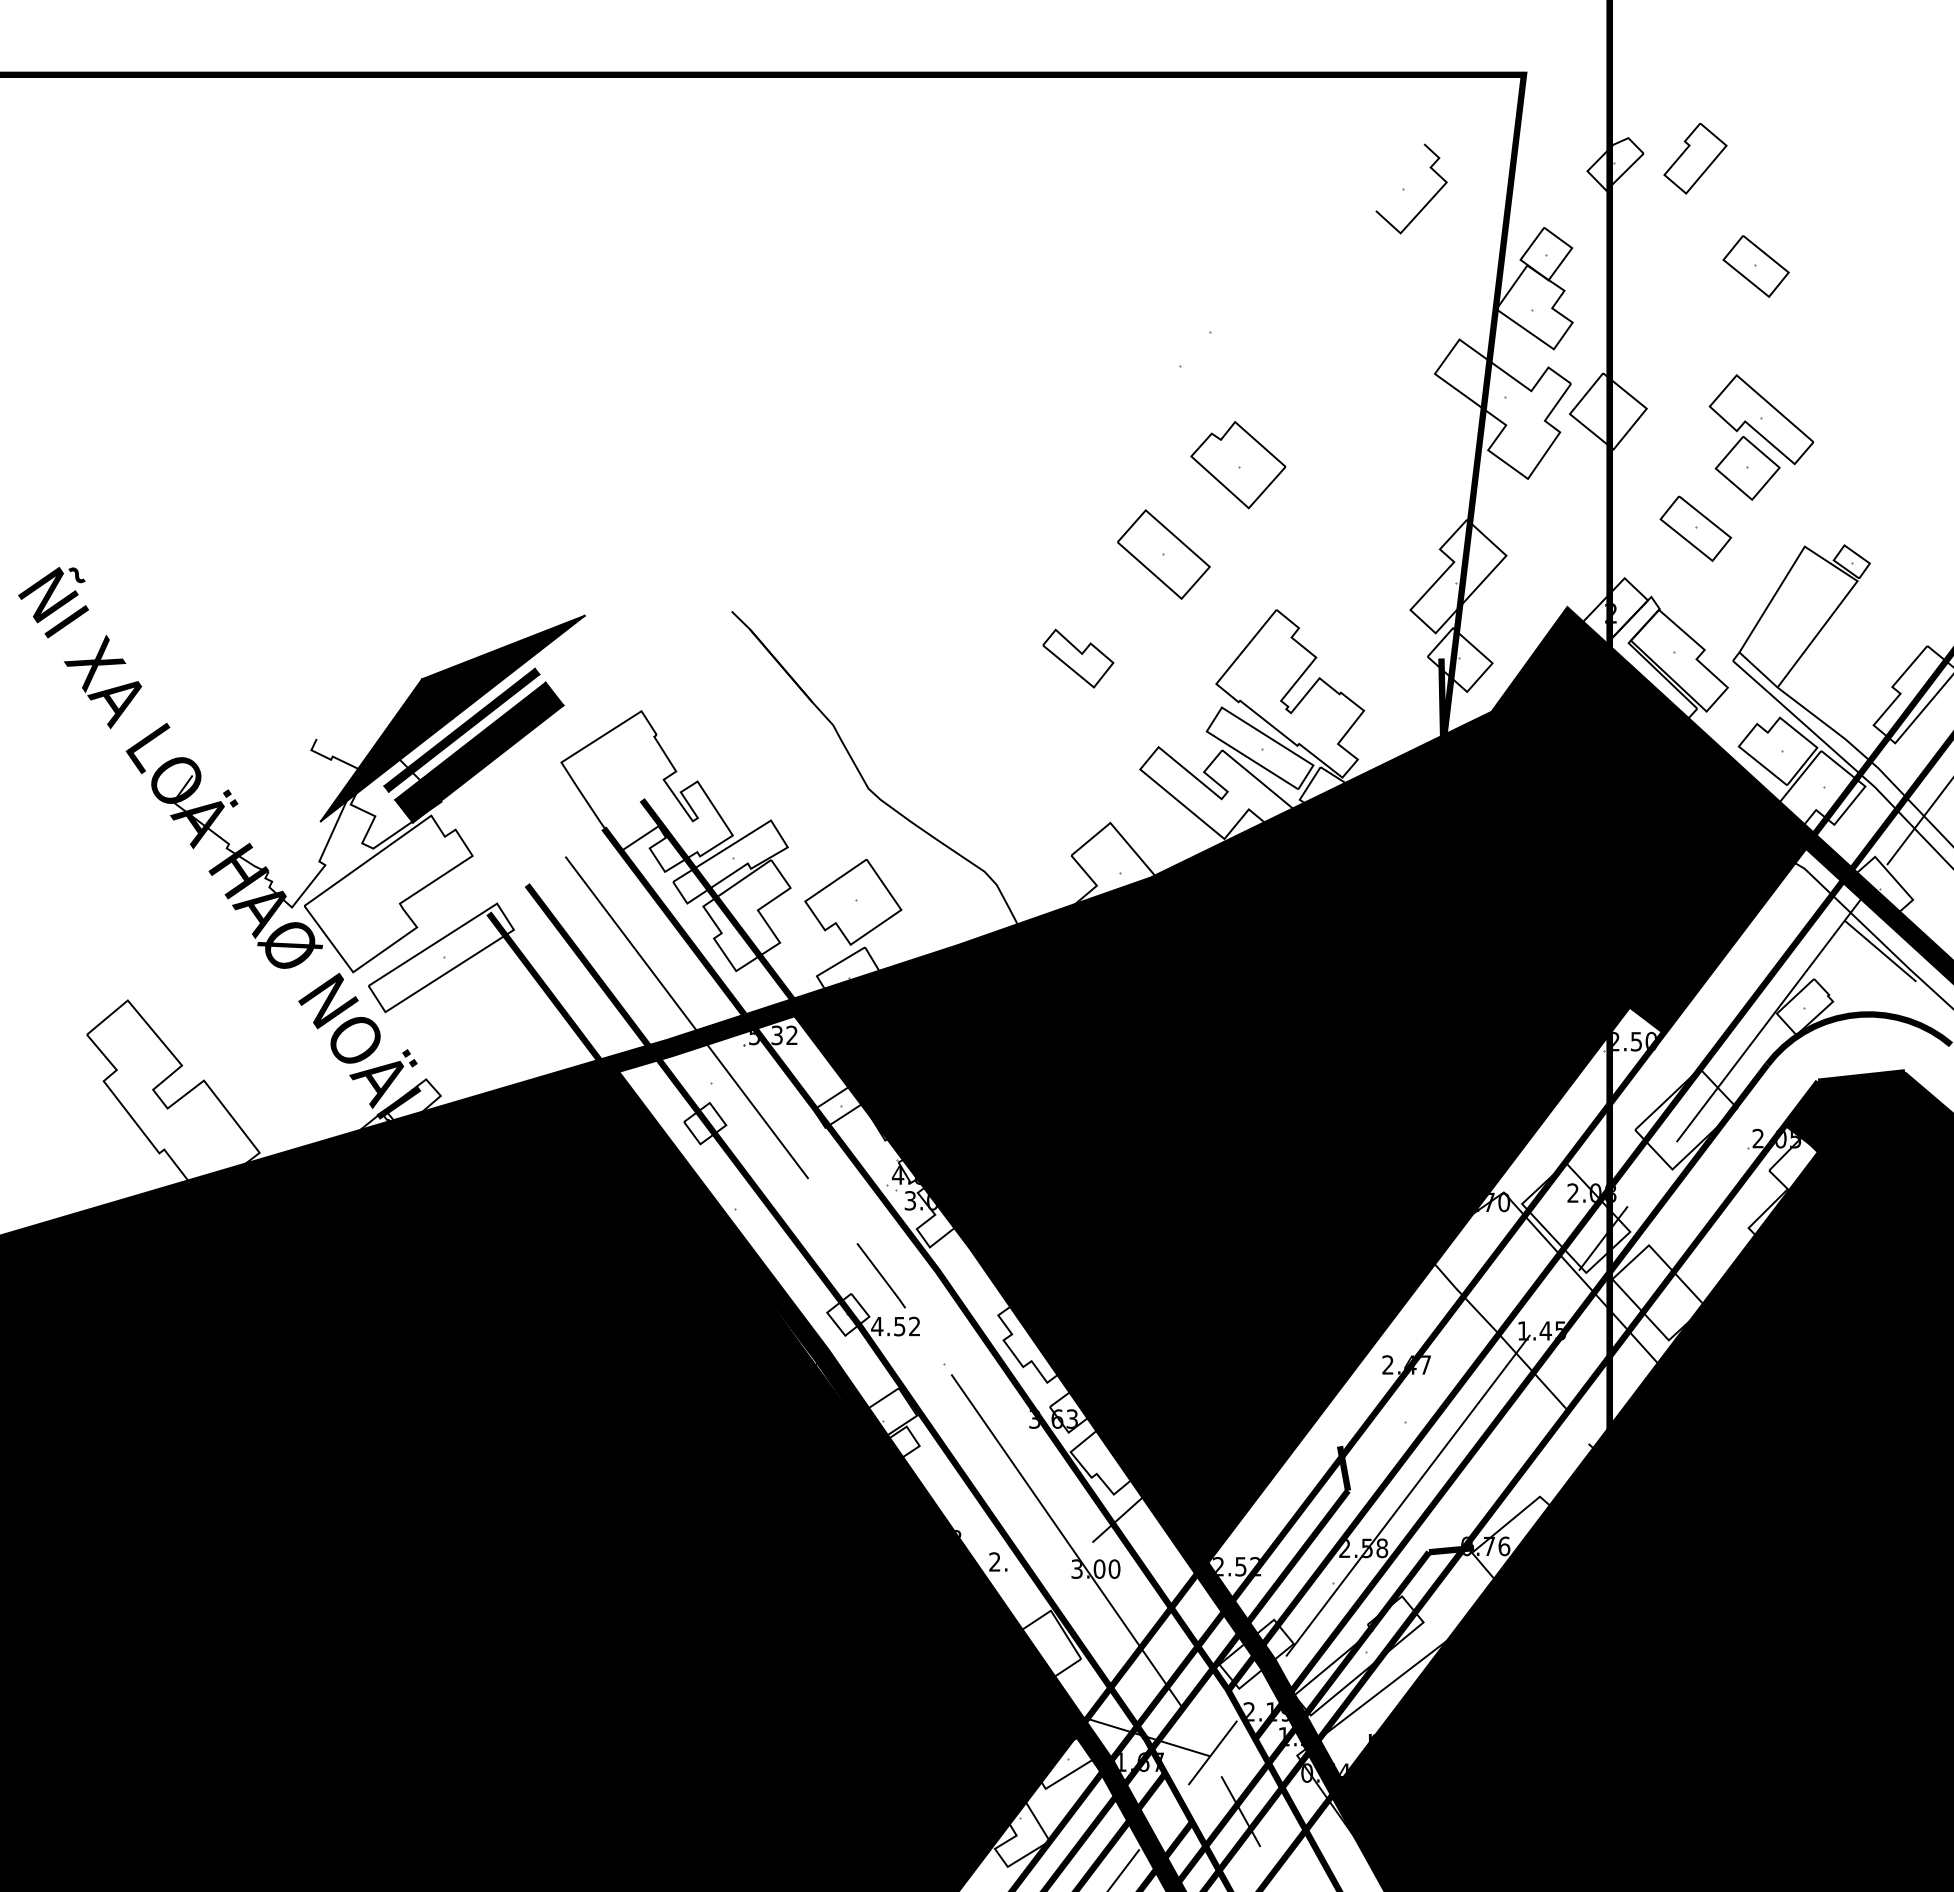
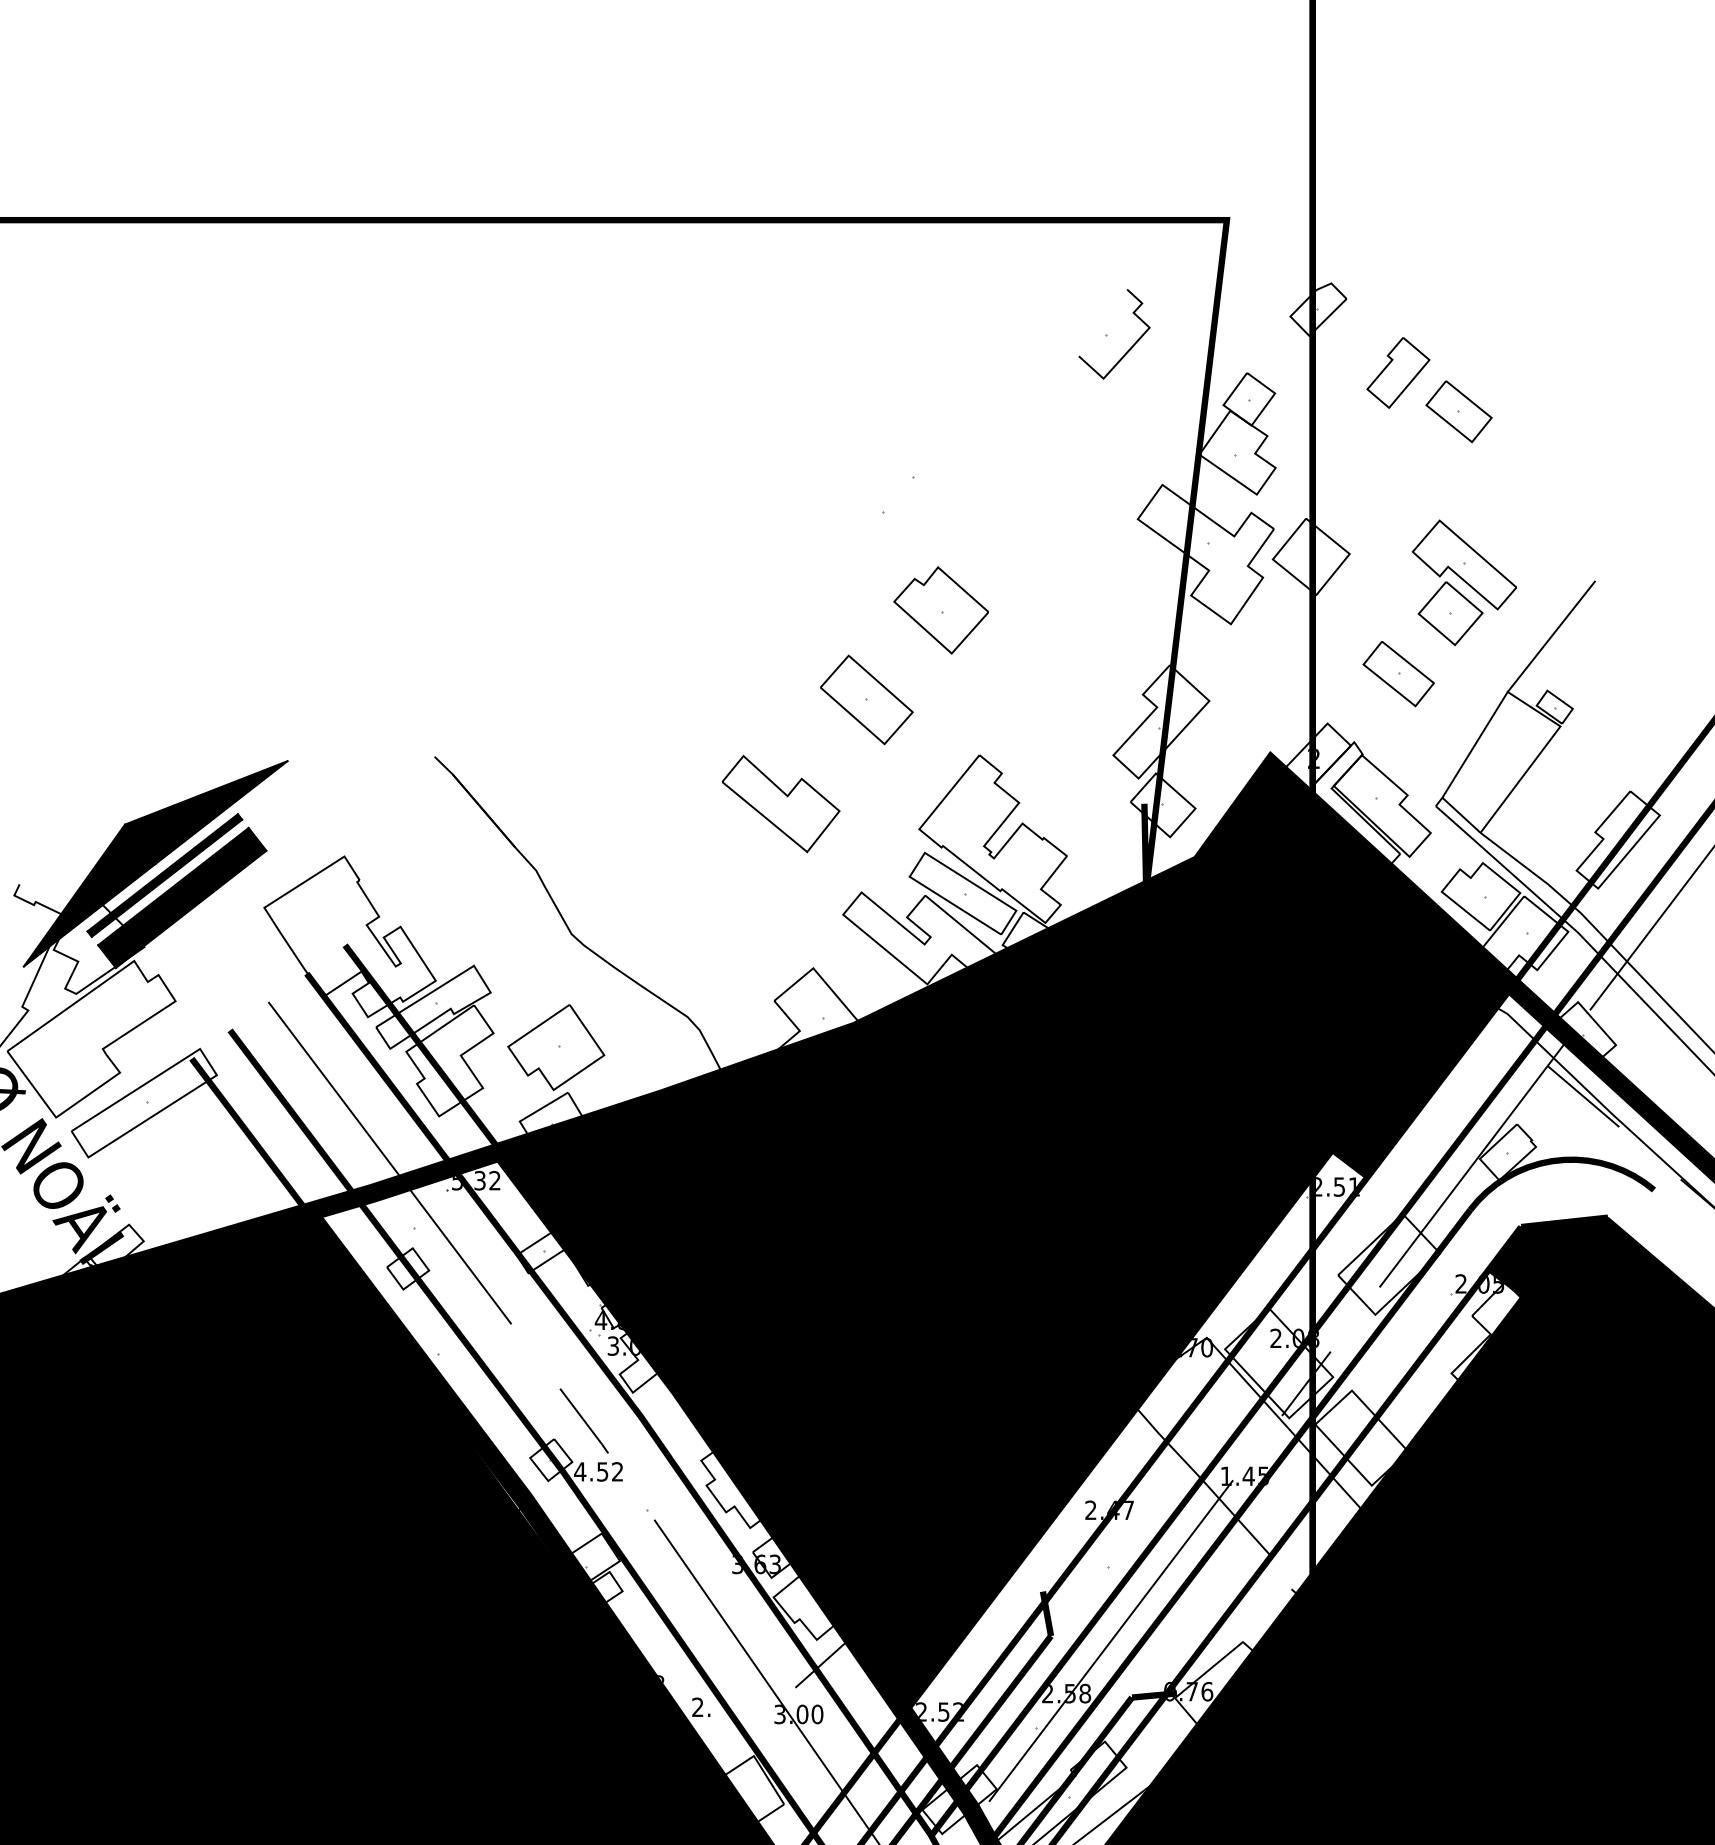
part: (1695, 158) -> (1398, 372), moved
line: (1847, 491) -> (1550, 636), added
part: (1078, 658) -> (781, 803), size x1.67
text: (1650, 1041) -> (1353, 1186), 2.50 -> 2.51

